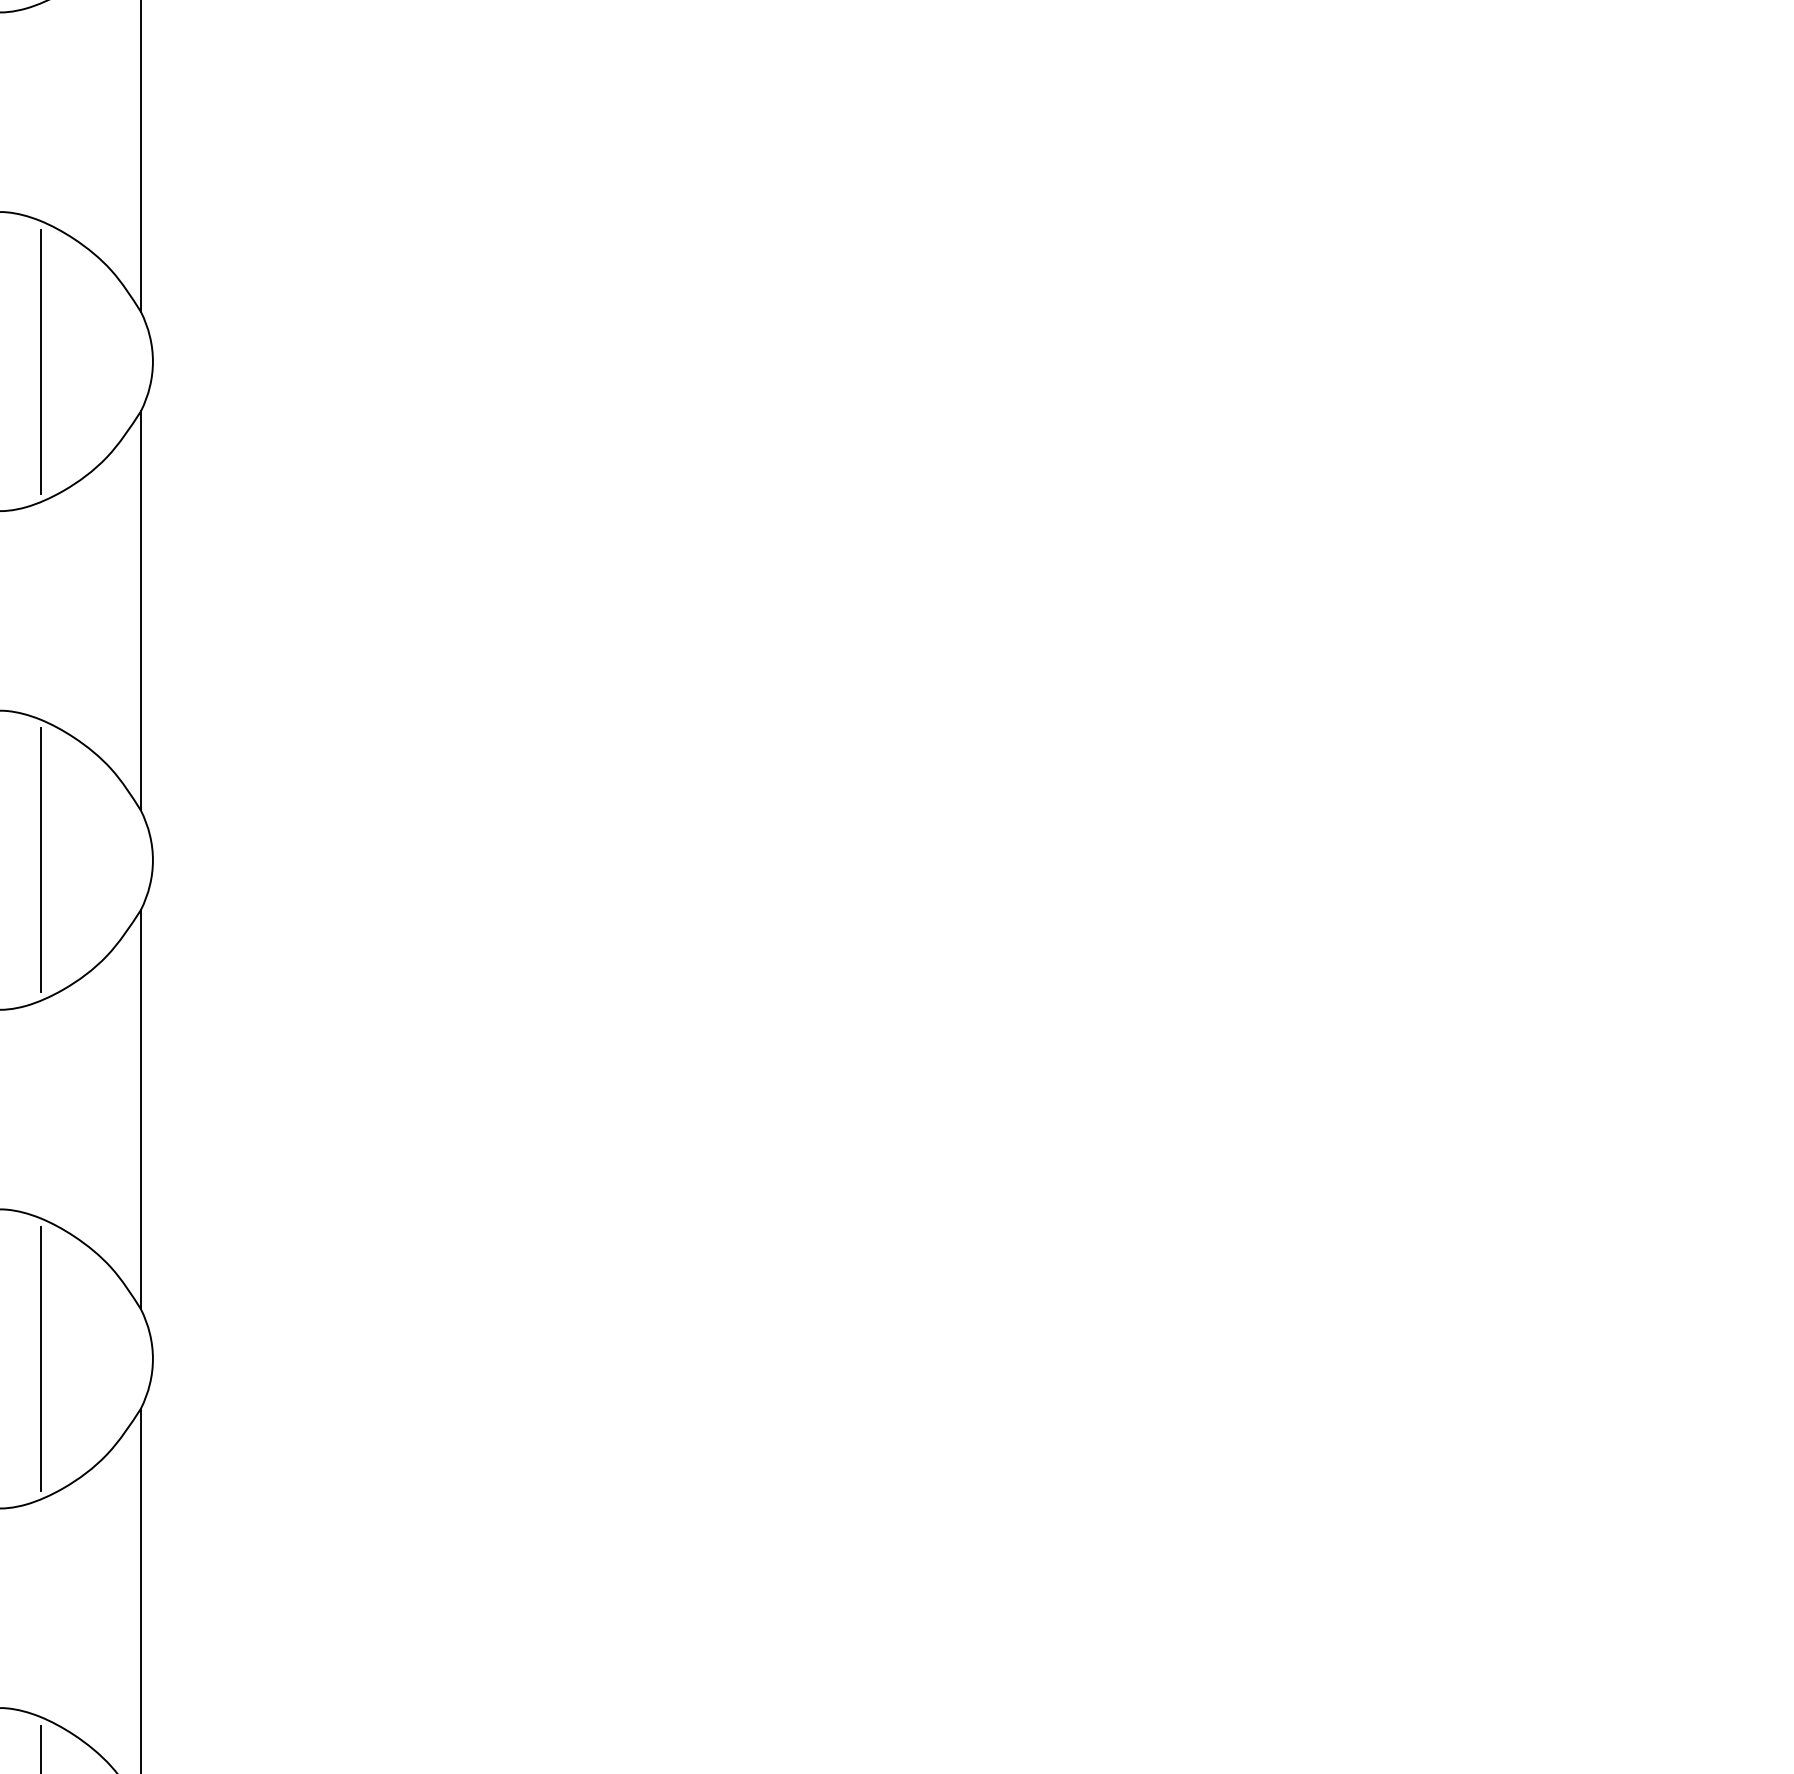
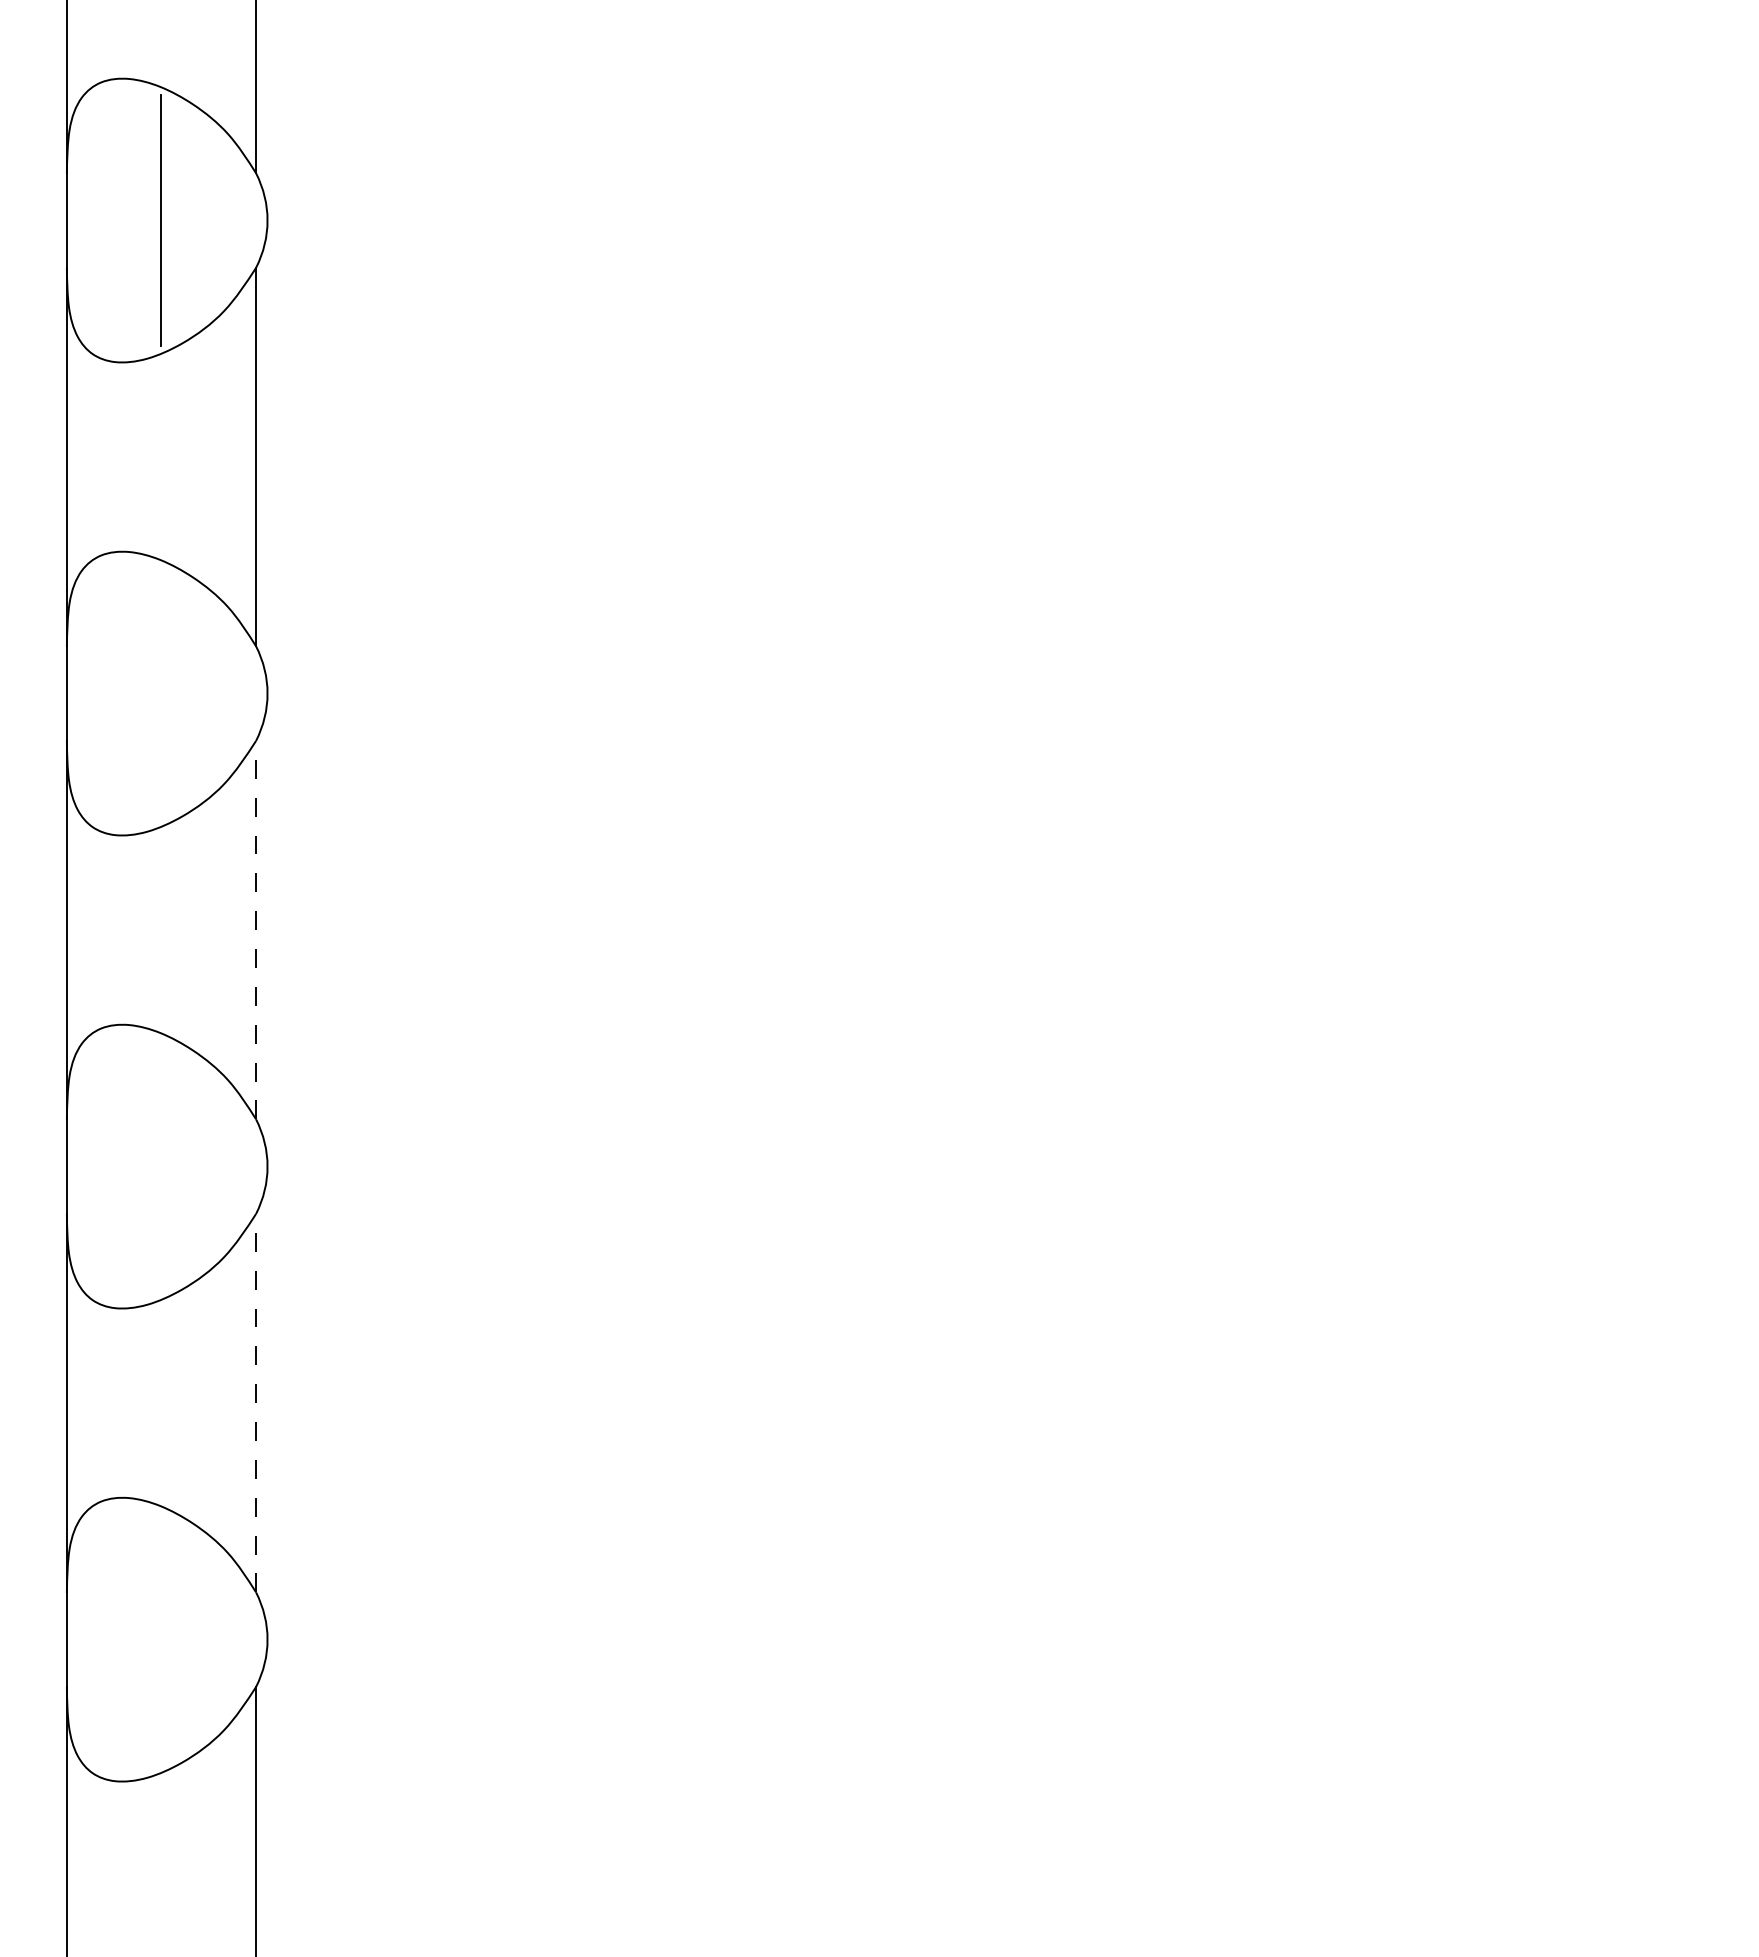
line: (41, 361) -> (161, 693), removed
line: (141, 610) -> (256, 929), solid -> dashed
line: (41, 860) -> (161, 1166), removed
line: (141, 1108) -> (256, 1402), solid -> dashed
line: (41, 1358) -> (161, 1639), removed

